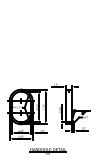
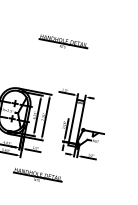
part: (47, 50) -> (62, 43), added

